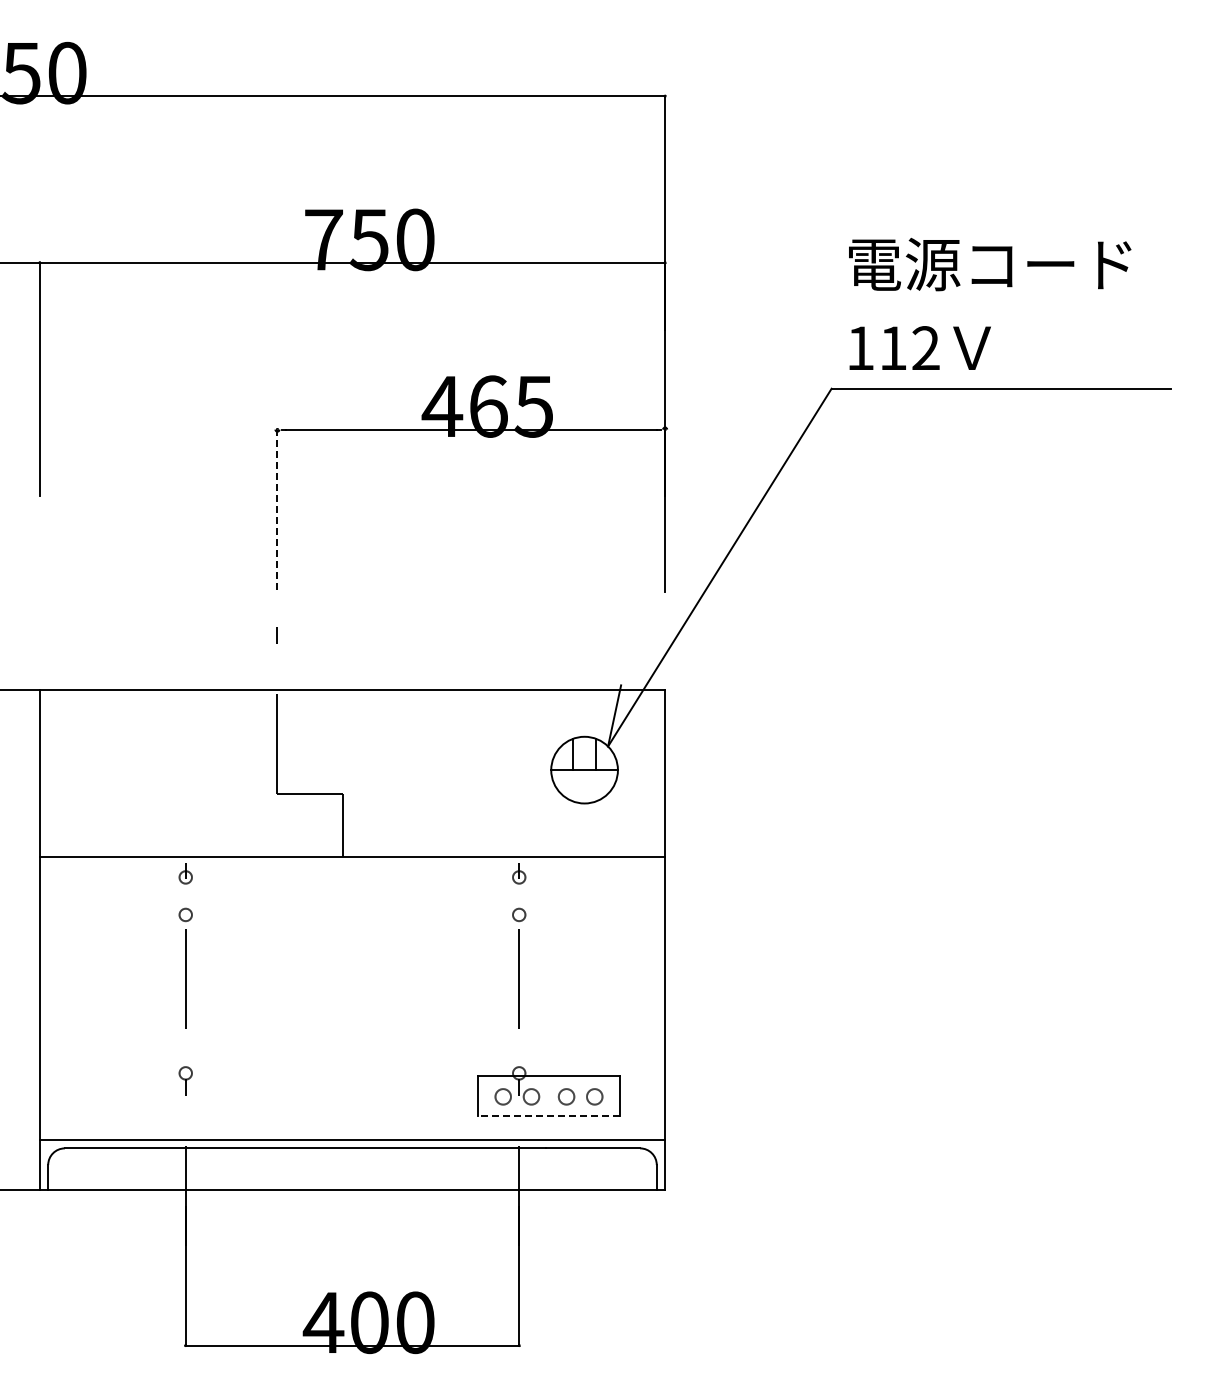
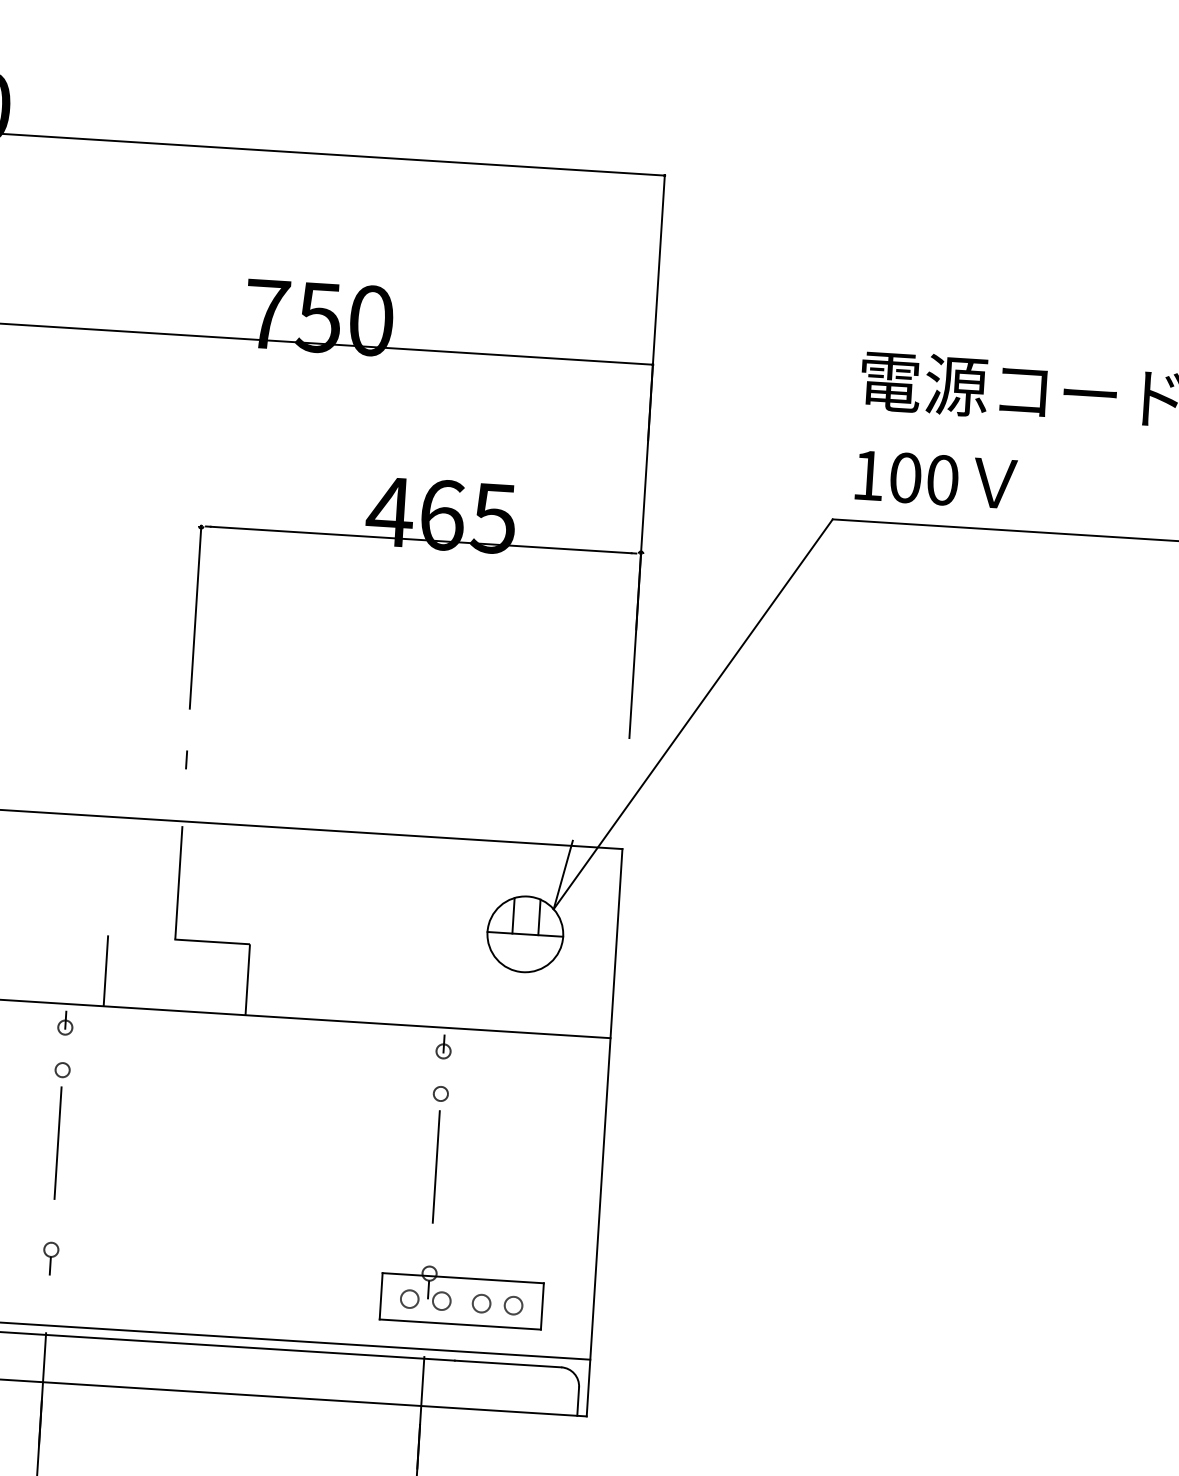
text: (909, 348) -> (923, 479), 112 -> 100
line: (277, 509) -> (195, 616), dashed -> solid
line: (218, 825) -> (106, 971), added
line: (548, 1116) -> (459, 1324), dashed -> solid

